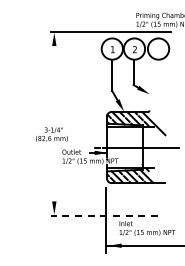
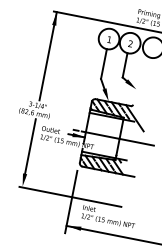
line: (54, 78) -> (48, 56), added
line: (54, 175) -> (30, 149), added
line: (104, 215) -> (70, 196), dashed -> solid

